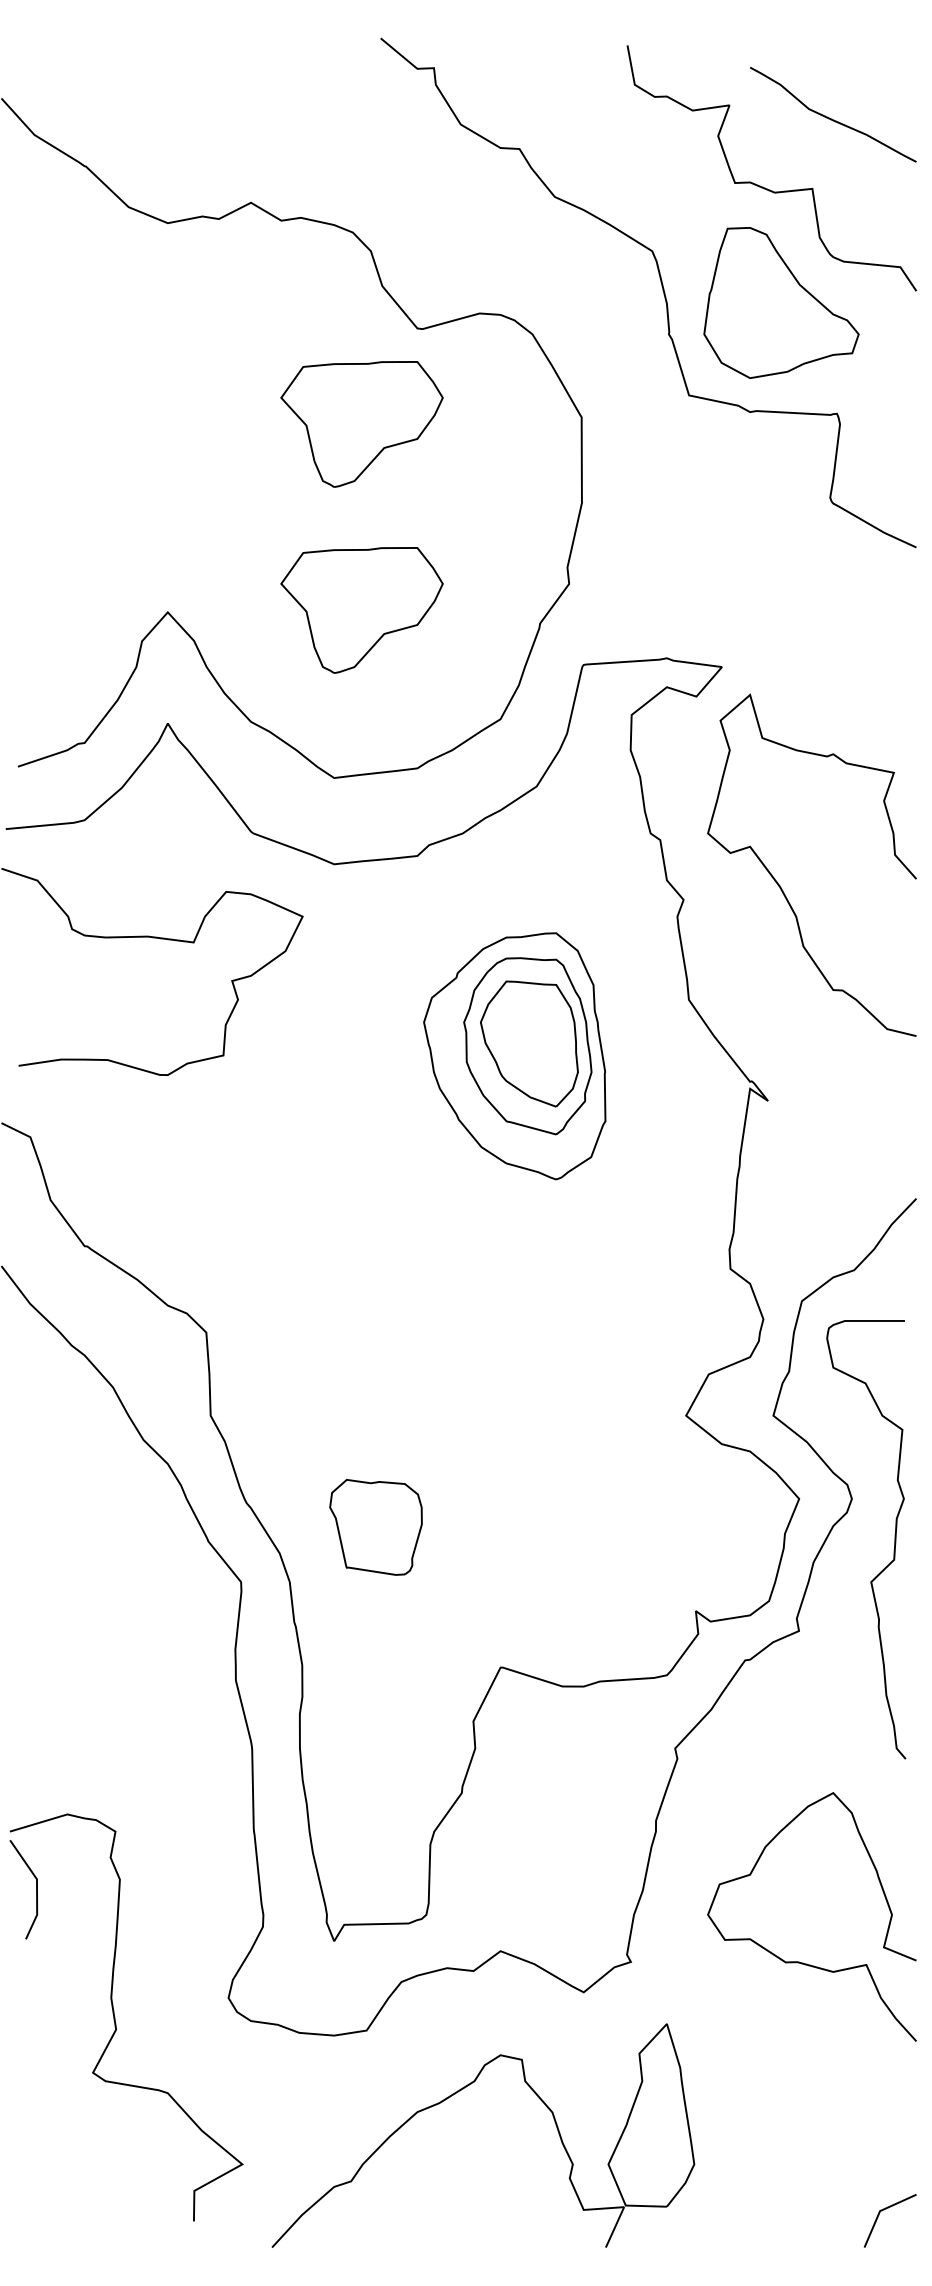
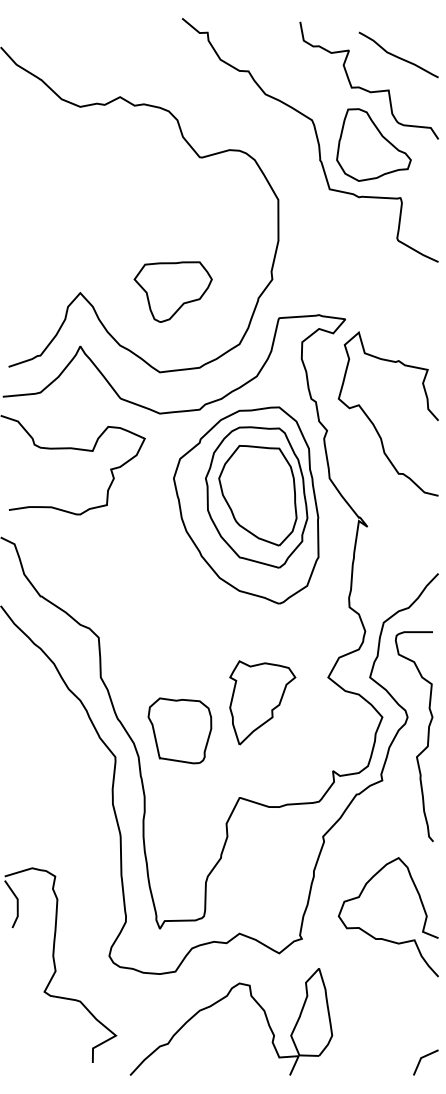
part: (360, 422) -> (172, 202), removed
part: (515, 1056) -> (246, 505), size x1.67
part: (548, 1467) -> (262, 702), added
part: (375, 1526) -> (179, 730), size x1.43

